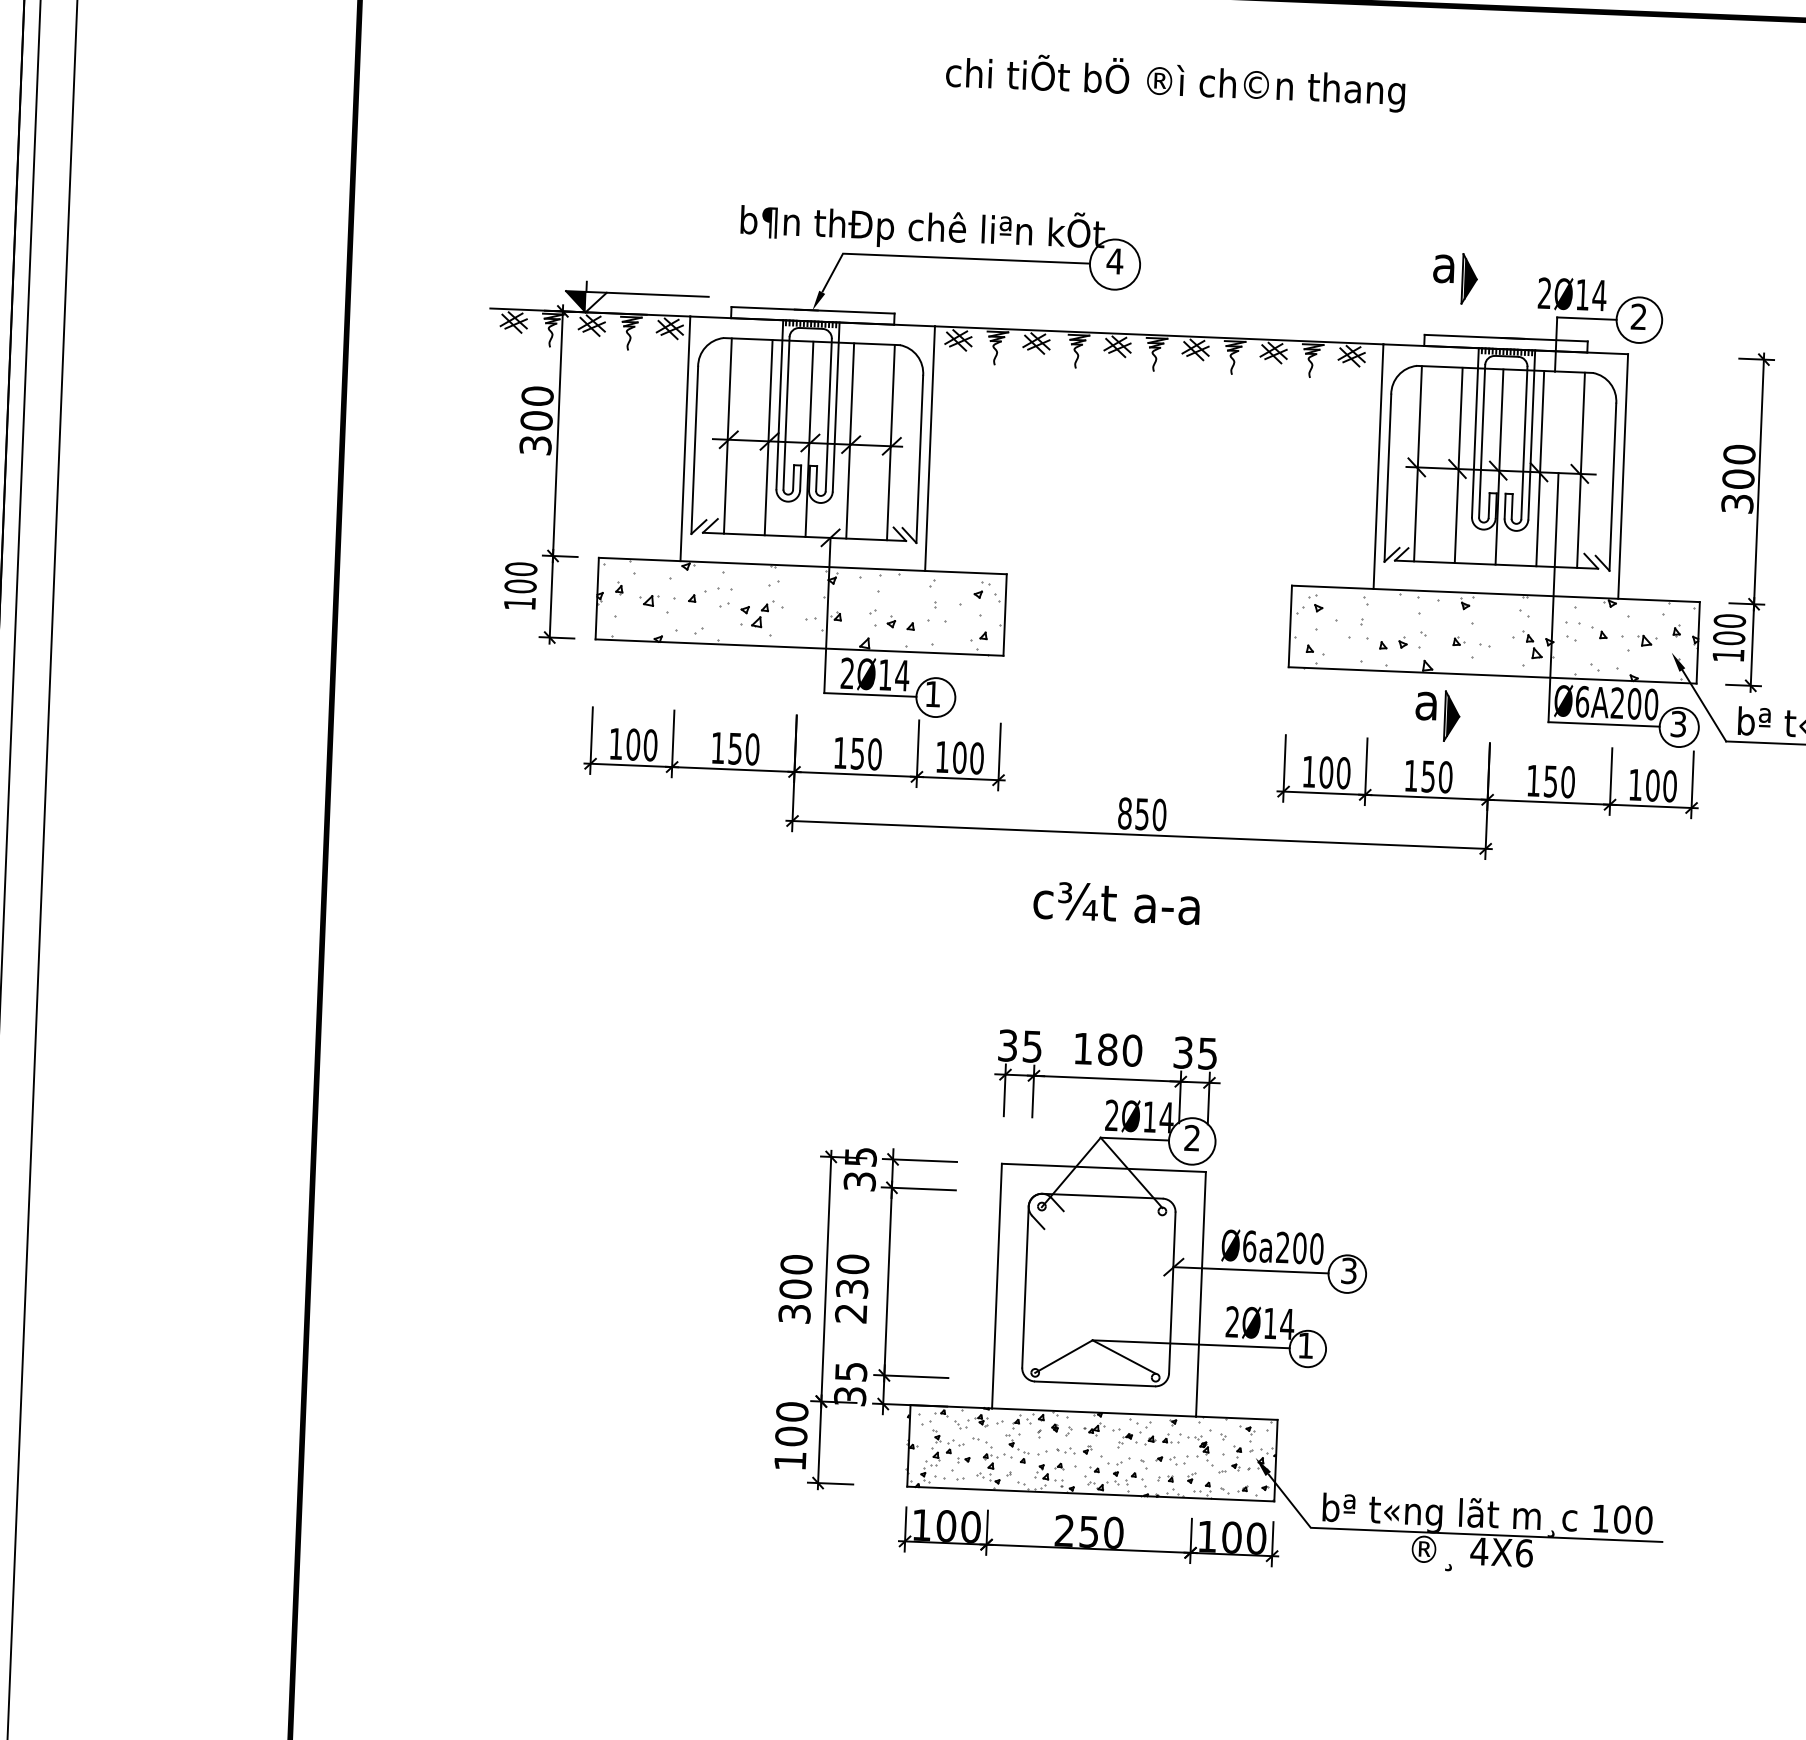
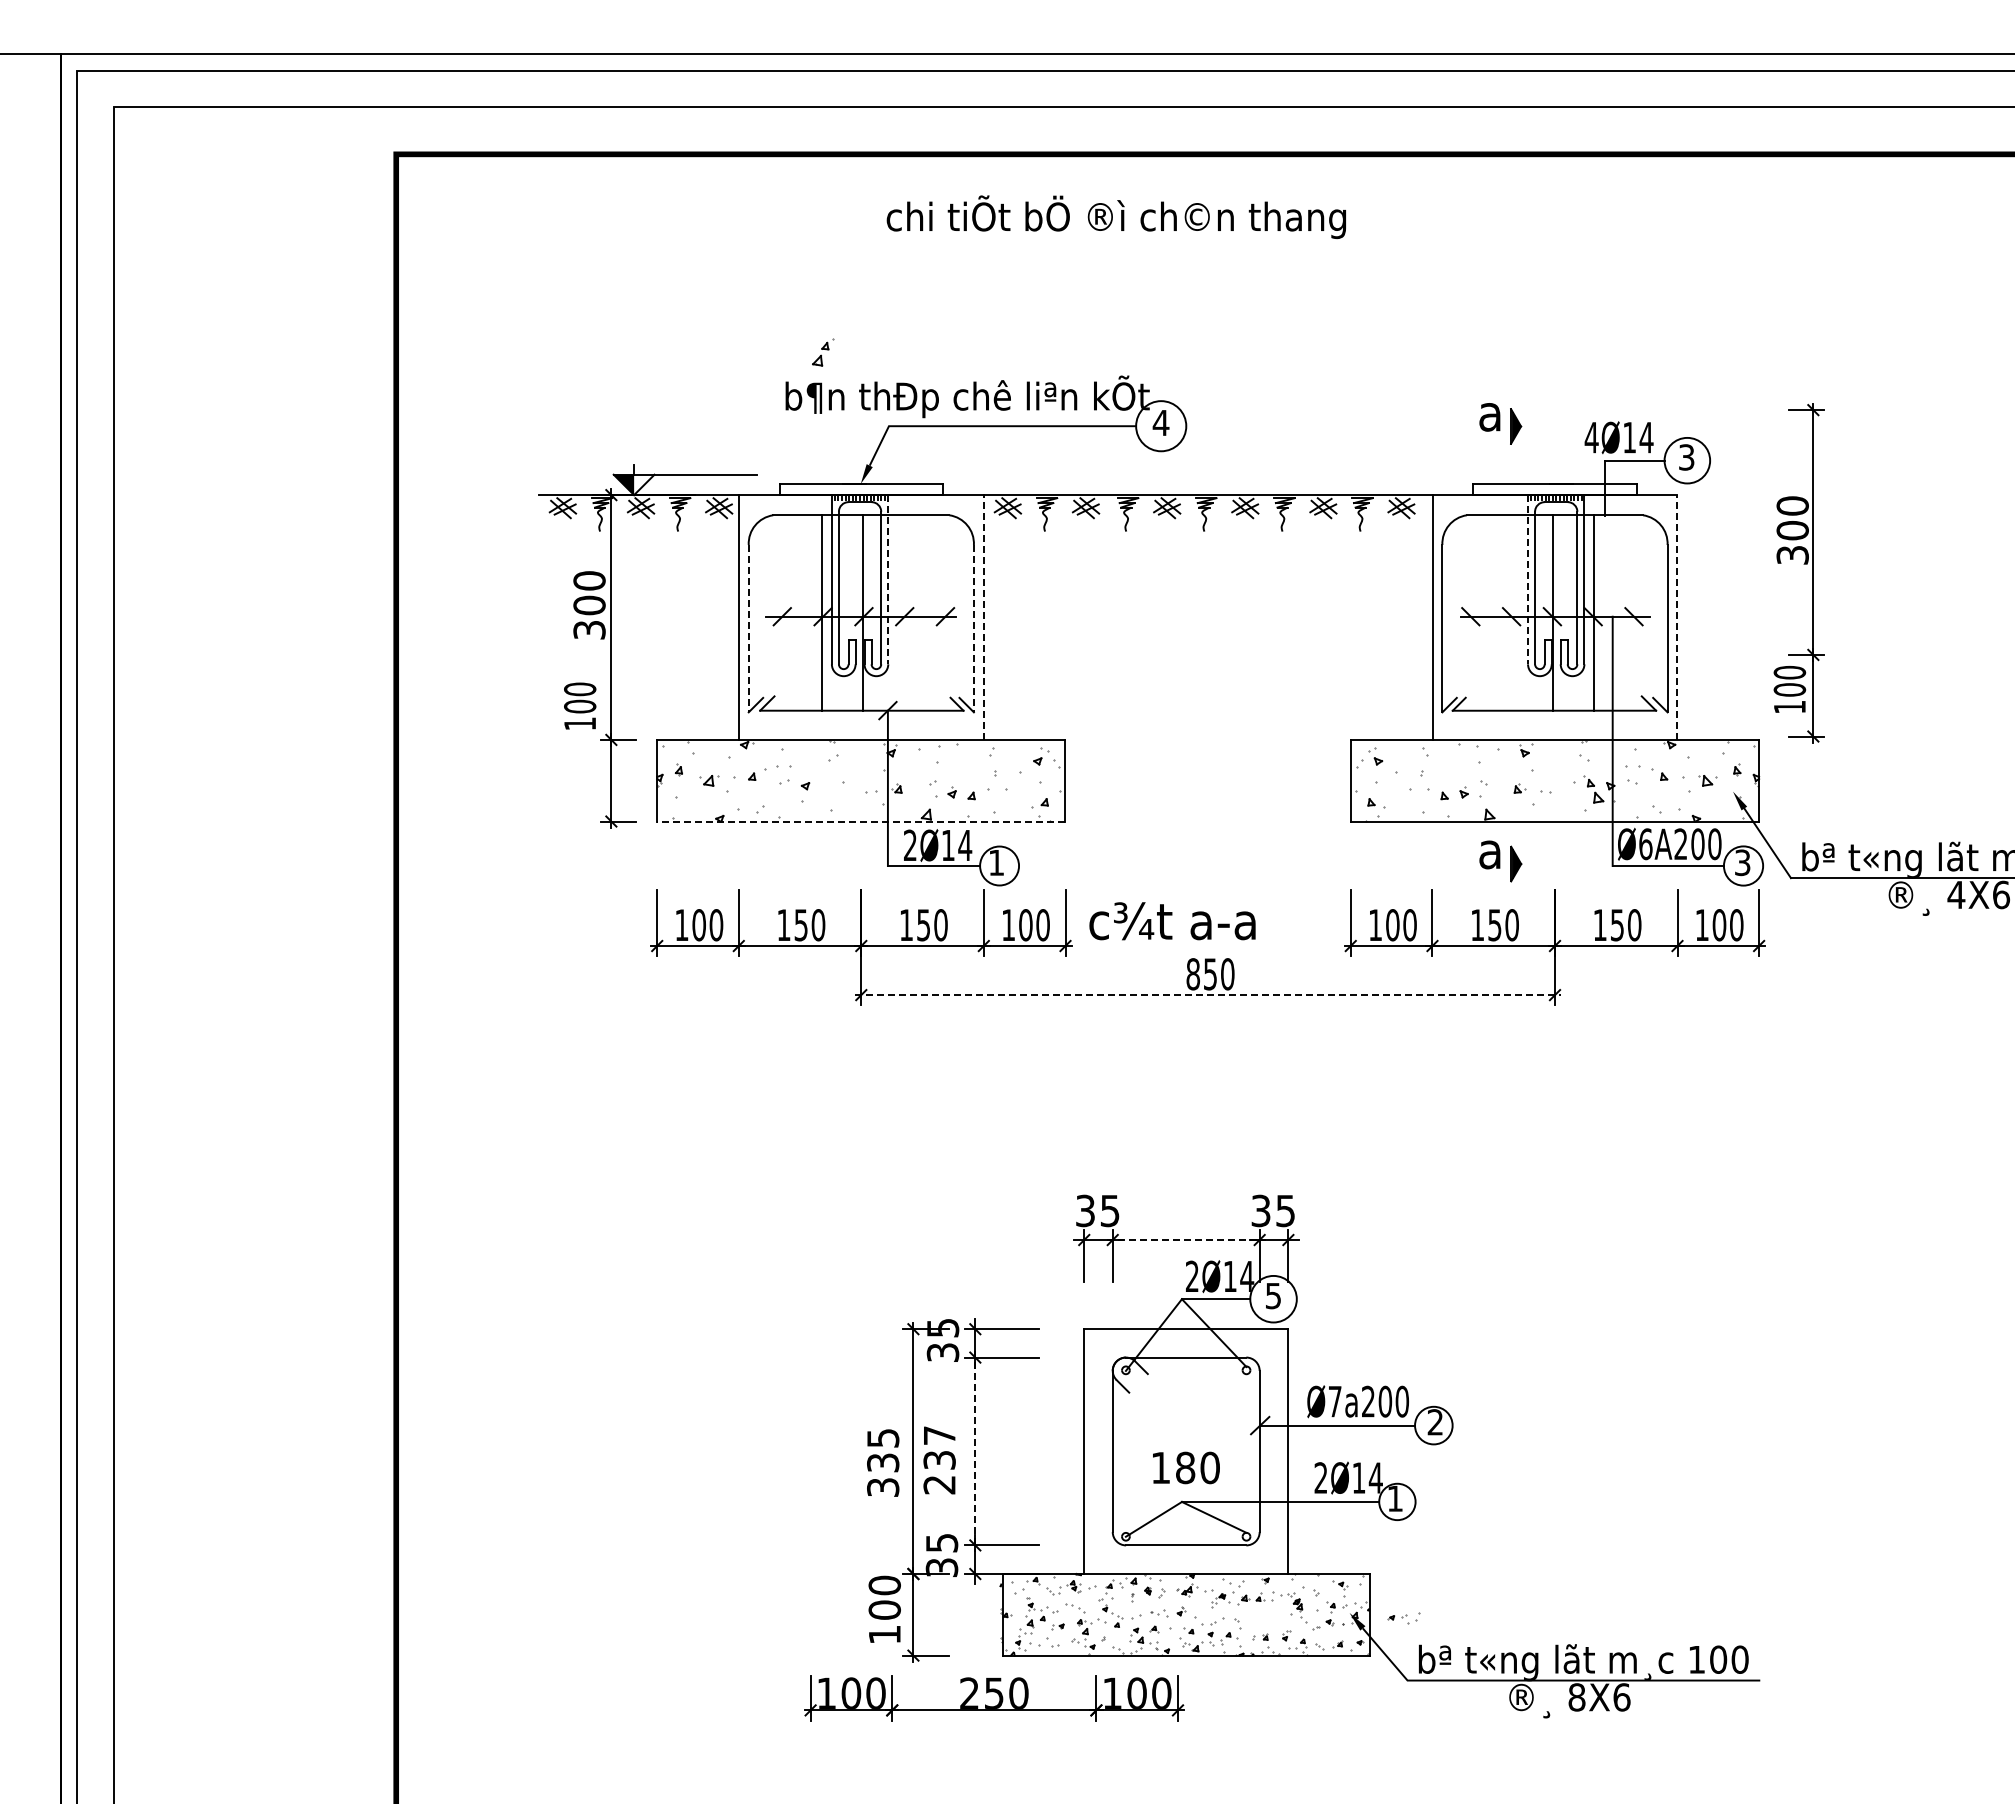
text: (1174, 81) -> (1115, 216), moved
part: (1469, 279) -> (1515, 426), size x0.7
text: (1544, 293) -> (1591, 437), 2Ø14 -> 4Ø14
text: (1638, 316) -> (1686, 457), 2 -> 3
line: (836, 406) -> (888, 579), solid -> dashed
line: (1475, 432) -> (1528, 579), solid -> dashed
line: (728, 435) -> (781, 612), removed
line: (850, 440) -> (903, 612), removed
line: (891, 442) -> (944, 612), removed
line: (929, 448) -> (983, 617), solid -> dashed
line: (694, 450) -> (748, 628), solid -> dashed
line: (919, 459) -> (973, 628), solid -> dashed
line: (1417, 463) -> (1471, 612), removed
line: (1458, 464) -> (1512, 612), removed
line: (1581, 469) -> (1635, 612), removed
line: (1623, 476) -> (1677, 617), solid -> dashed
part: (1747, 513) -> (1803, 564), moved
text: (520, 585) -> (580, 705), moved
part: (763, 614) -> (823, 352), moved
line: (798, 647) -> (860, 821), solid -> dashed
part: (1452, 715) -> (1516, 863), size x0.7
line: (1139, 835) -> (1208, 995), solid -> dashed
text: (1116, 903) -> (1172, 921), moved
text: (1108, 1049) -> (1186, 1467), moved
line: (1107, 1079) -> (1186, 1240), solid -> dashed
text: (1191, 1137) -> (1272, 1295), 2 -> 5
text: (1249, 1246) -> (1334, 1401), Ø6a200 -> Ø7a200
text: (853, 1264) -> (939, 1435), 230 -> 237
text: (1348, 1271) -> (1434, 1422), 3 -> 2
text: (796, 1276) -> (883, 1450), 300 -> 335
line: (888, 1281) -> (975, 1451), solid -> dashed
part: (1171, 1460) -> (1403, 1618), moved
part: (1089, 1536) -> (994, 1698), moved
text: (1478, 1551) -> (1576, 1697), 4X6 -> 8X6

